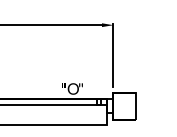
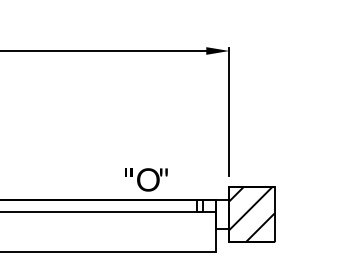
hatch: (124, 105) -> (251, 213), added

